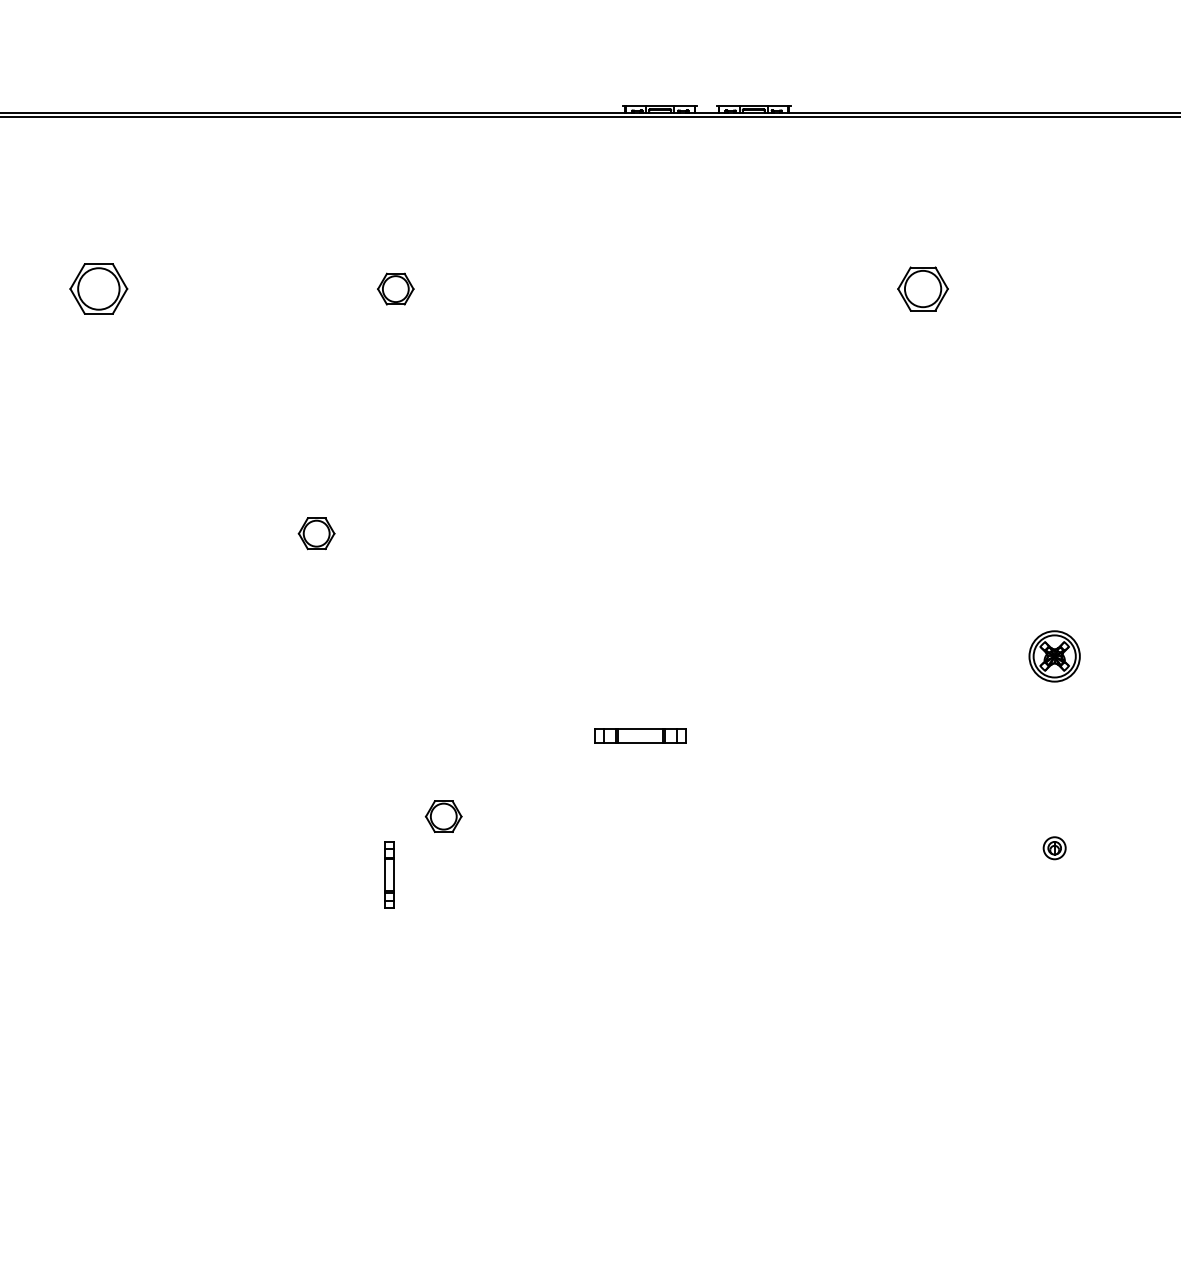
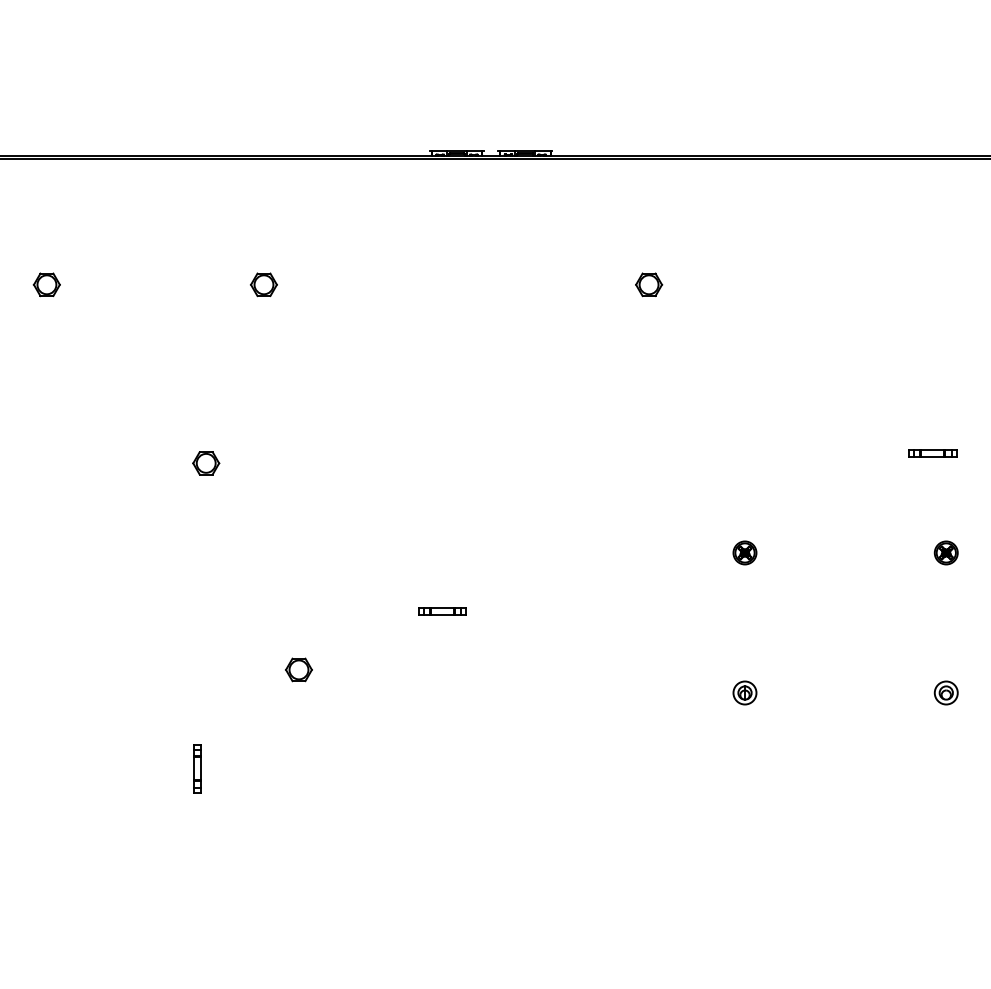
part: (97, 288) -> (46, 284), size x0.62
part: (923, 288) -> (649, 284), size x0.71
part: (1054, 655) -> (744, 552), size x0.62
part: (640, 736) -> (442, 611), size x0.71
part: (1054, 847) -> (744, 692), size x1.43
part: (389, 874) -> (197, 768), moved

